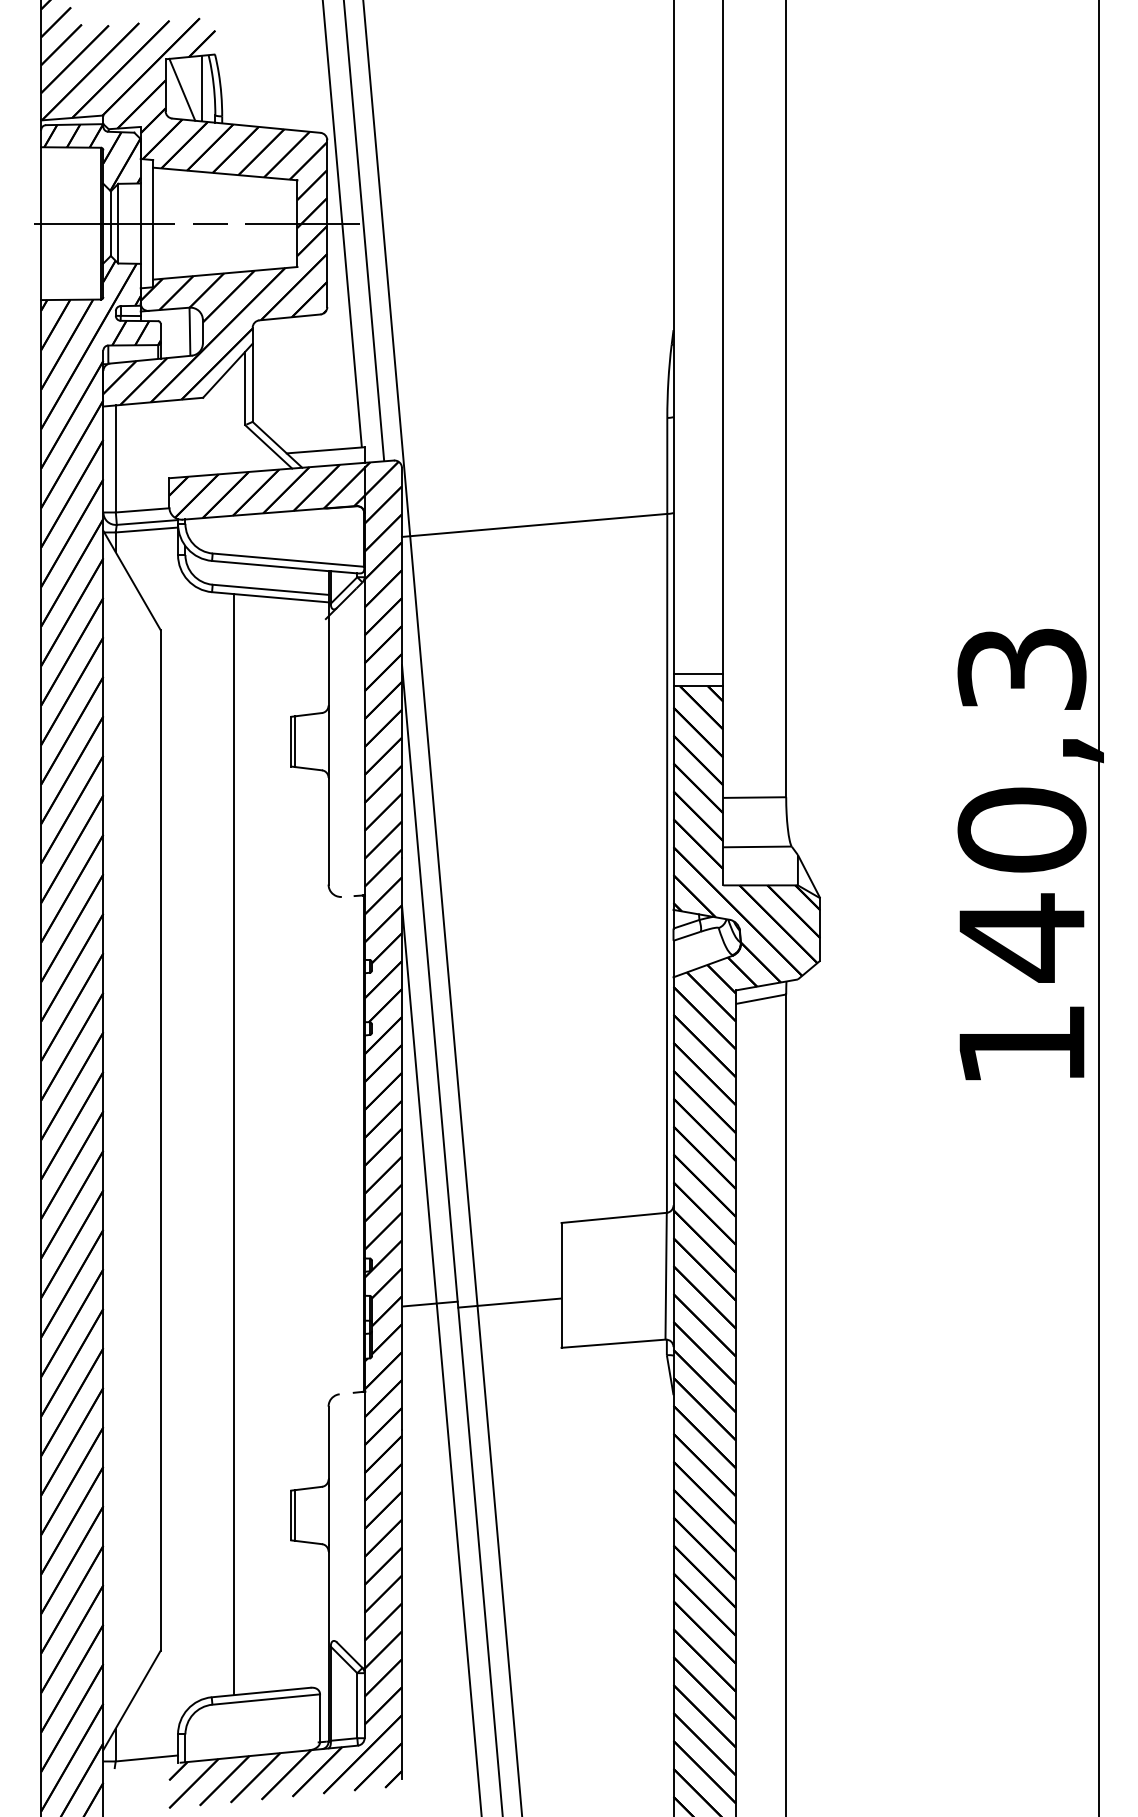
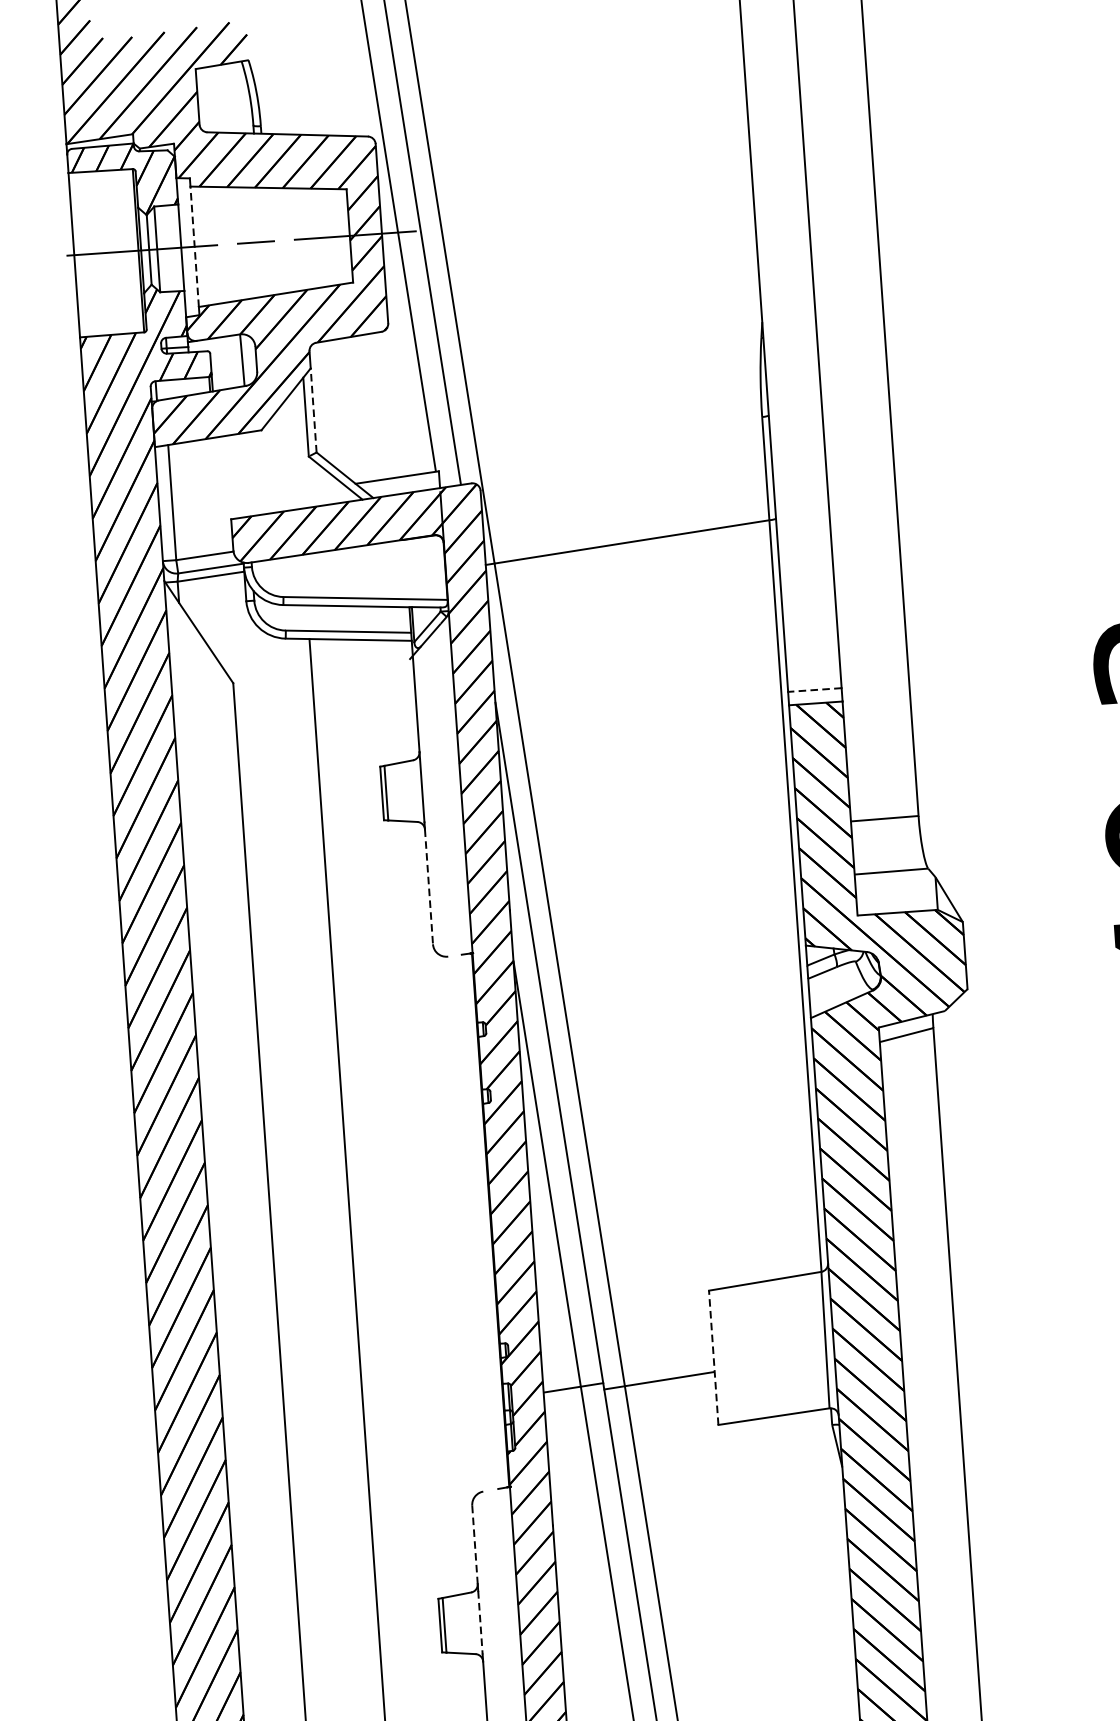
line: (202, 88) -> (237, 97), removed
line: (182, 89) -> (216, 100), removed
line: (153, 223) -> (195, 246), solid -> dashed
line: (252, 382) -> (313, 410), solid -> dashed
line: (698, 673) -> (814, 689), solid -> dashed
line: (328, 831) -> (428, 887), solid -> dashed
line: (561, 1284) -> (713, 1356), solid -> dashed
line: (328, 1443) -> (474, 1545), solid -> dashed
line: (328, 1516) -> (480, 1623), solid -> dashed

